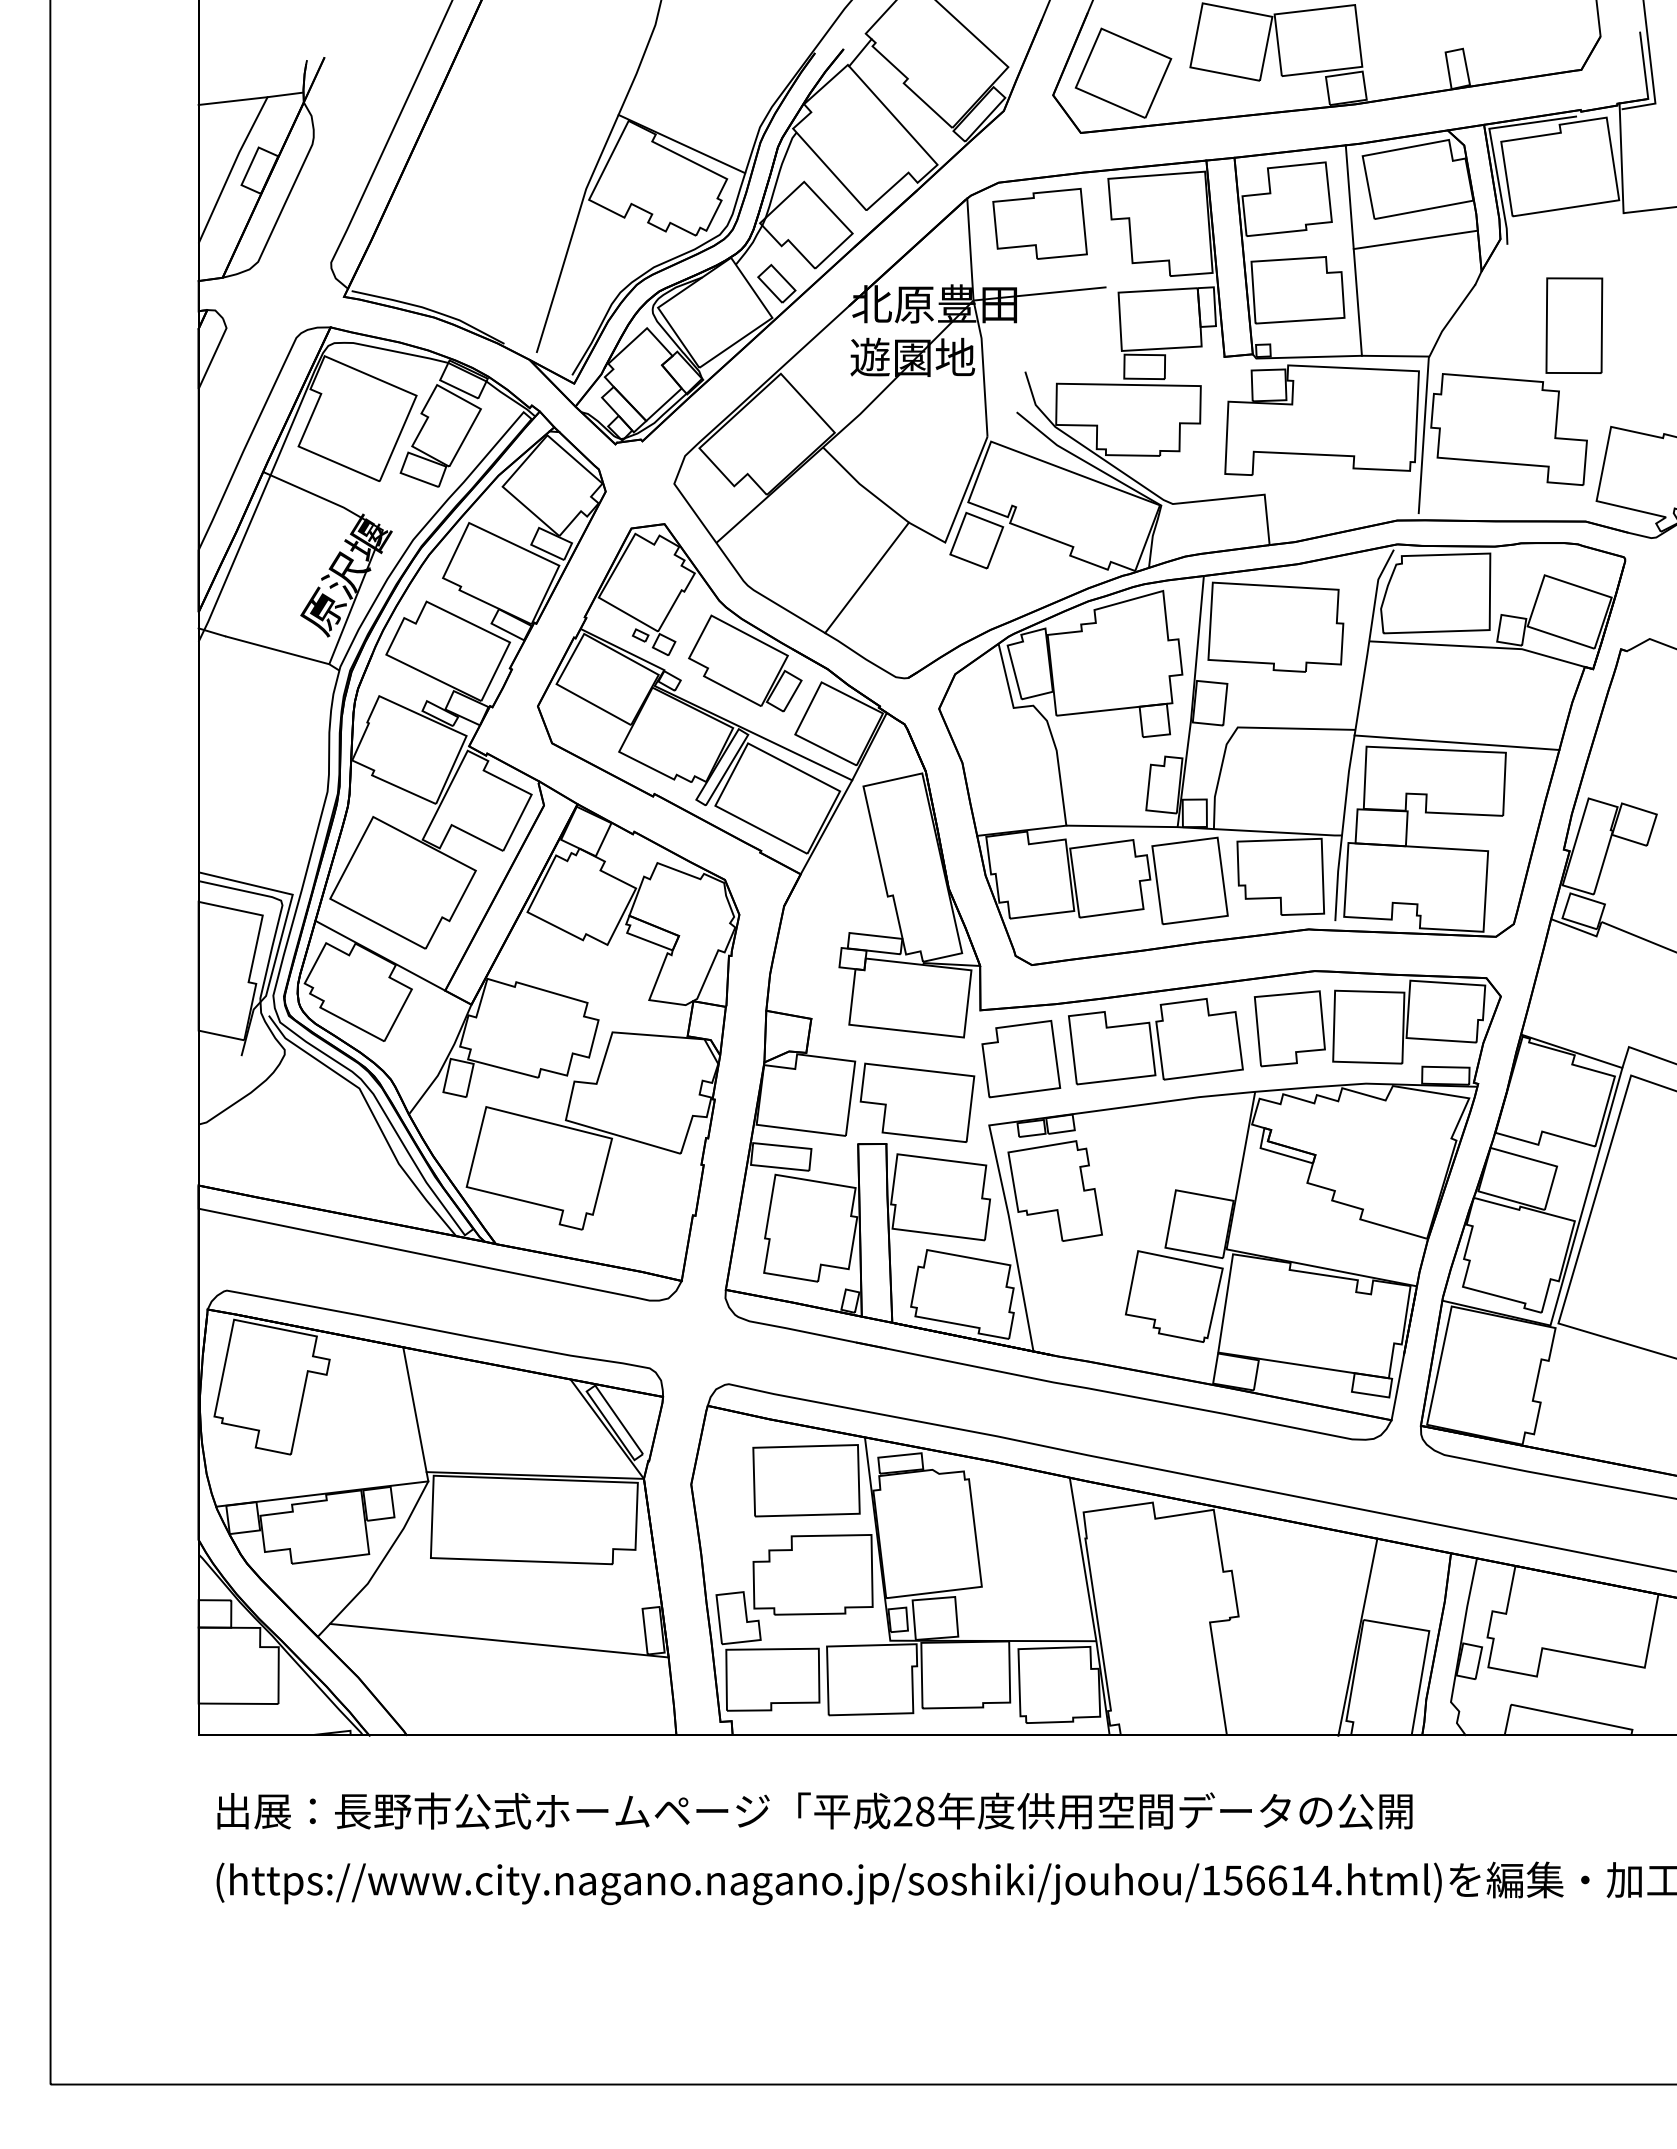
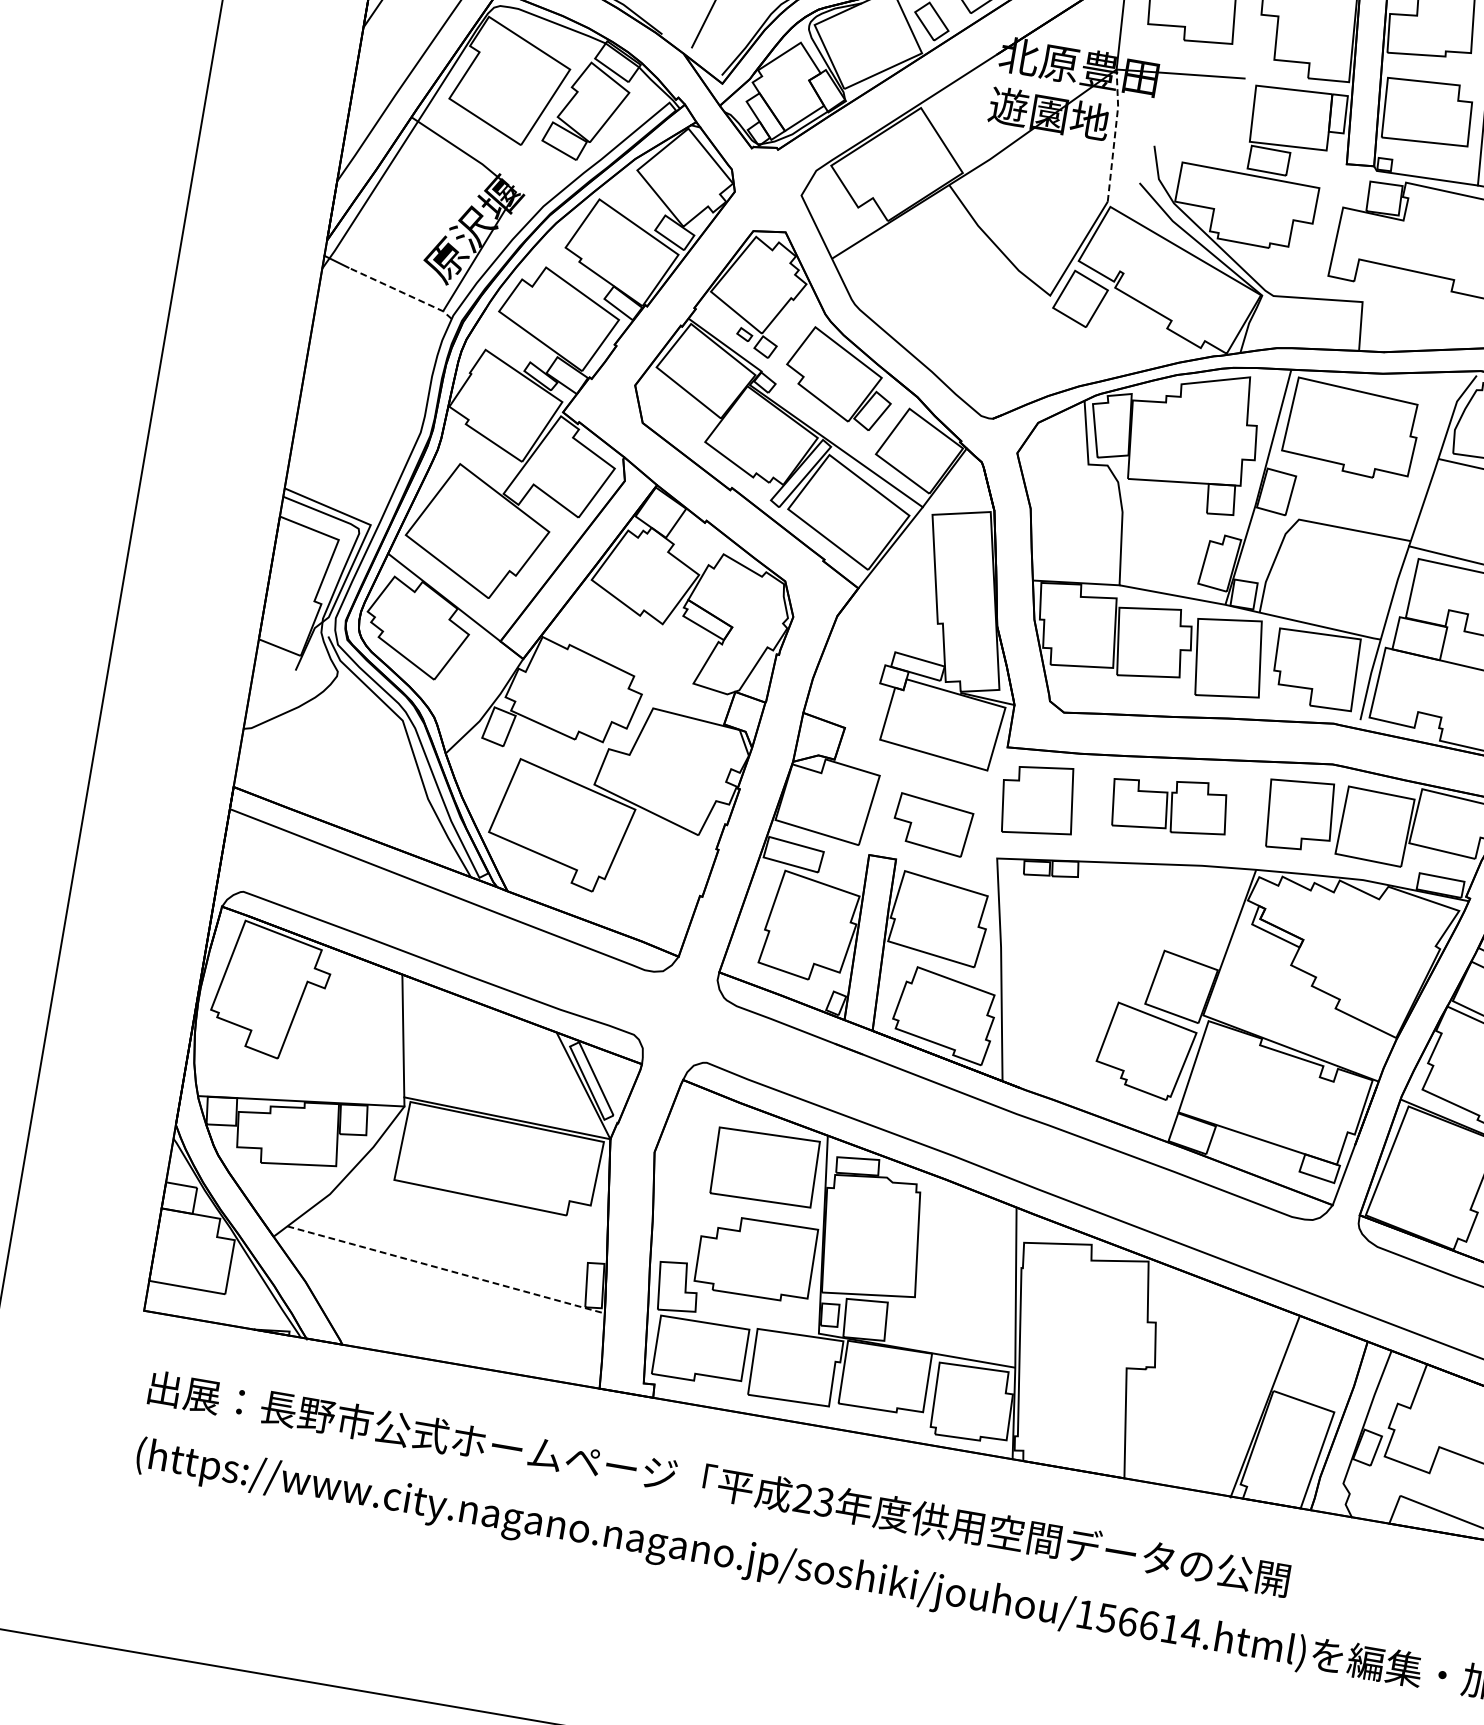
line: (983, 367) -> (1115, 135), solid -> dashed
line: (866, 577) -> (969, 316), removed
line: (283, 651) -> (401, 291), solid -> dashed
part: (1155, 1041) -> (1169, 805), size x0.7
part: (917, 1102) -> (932, 824), size x0.7
part: (1054, 1190) -> (1048, 931), removed
line: (499, 1640) -> (446, 1269), solid -> dashed
text: (924, 1811) -> (823, 1502), 28 -> 23

